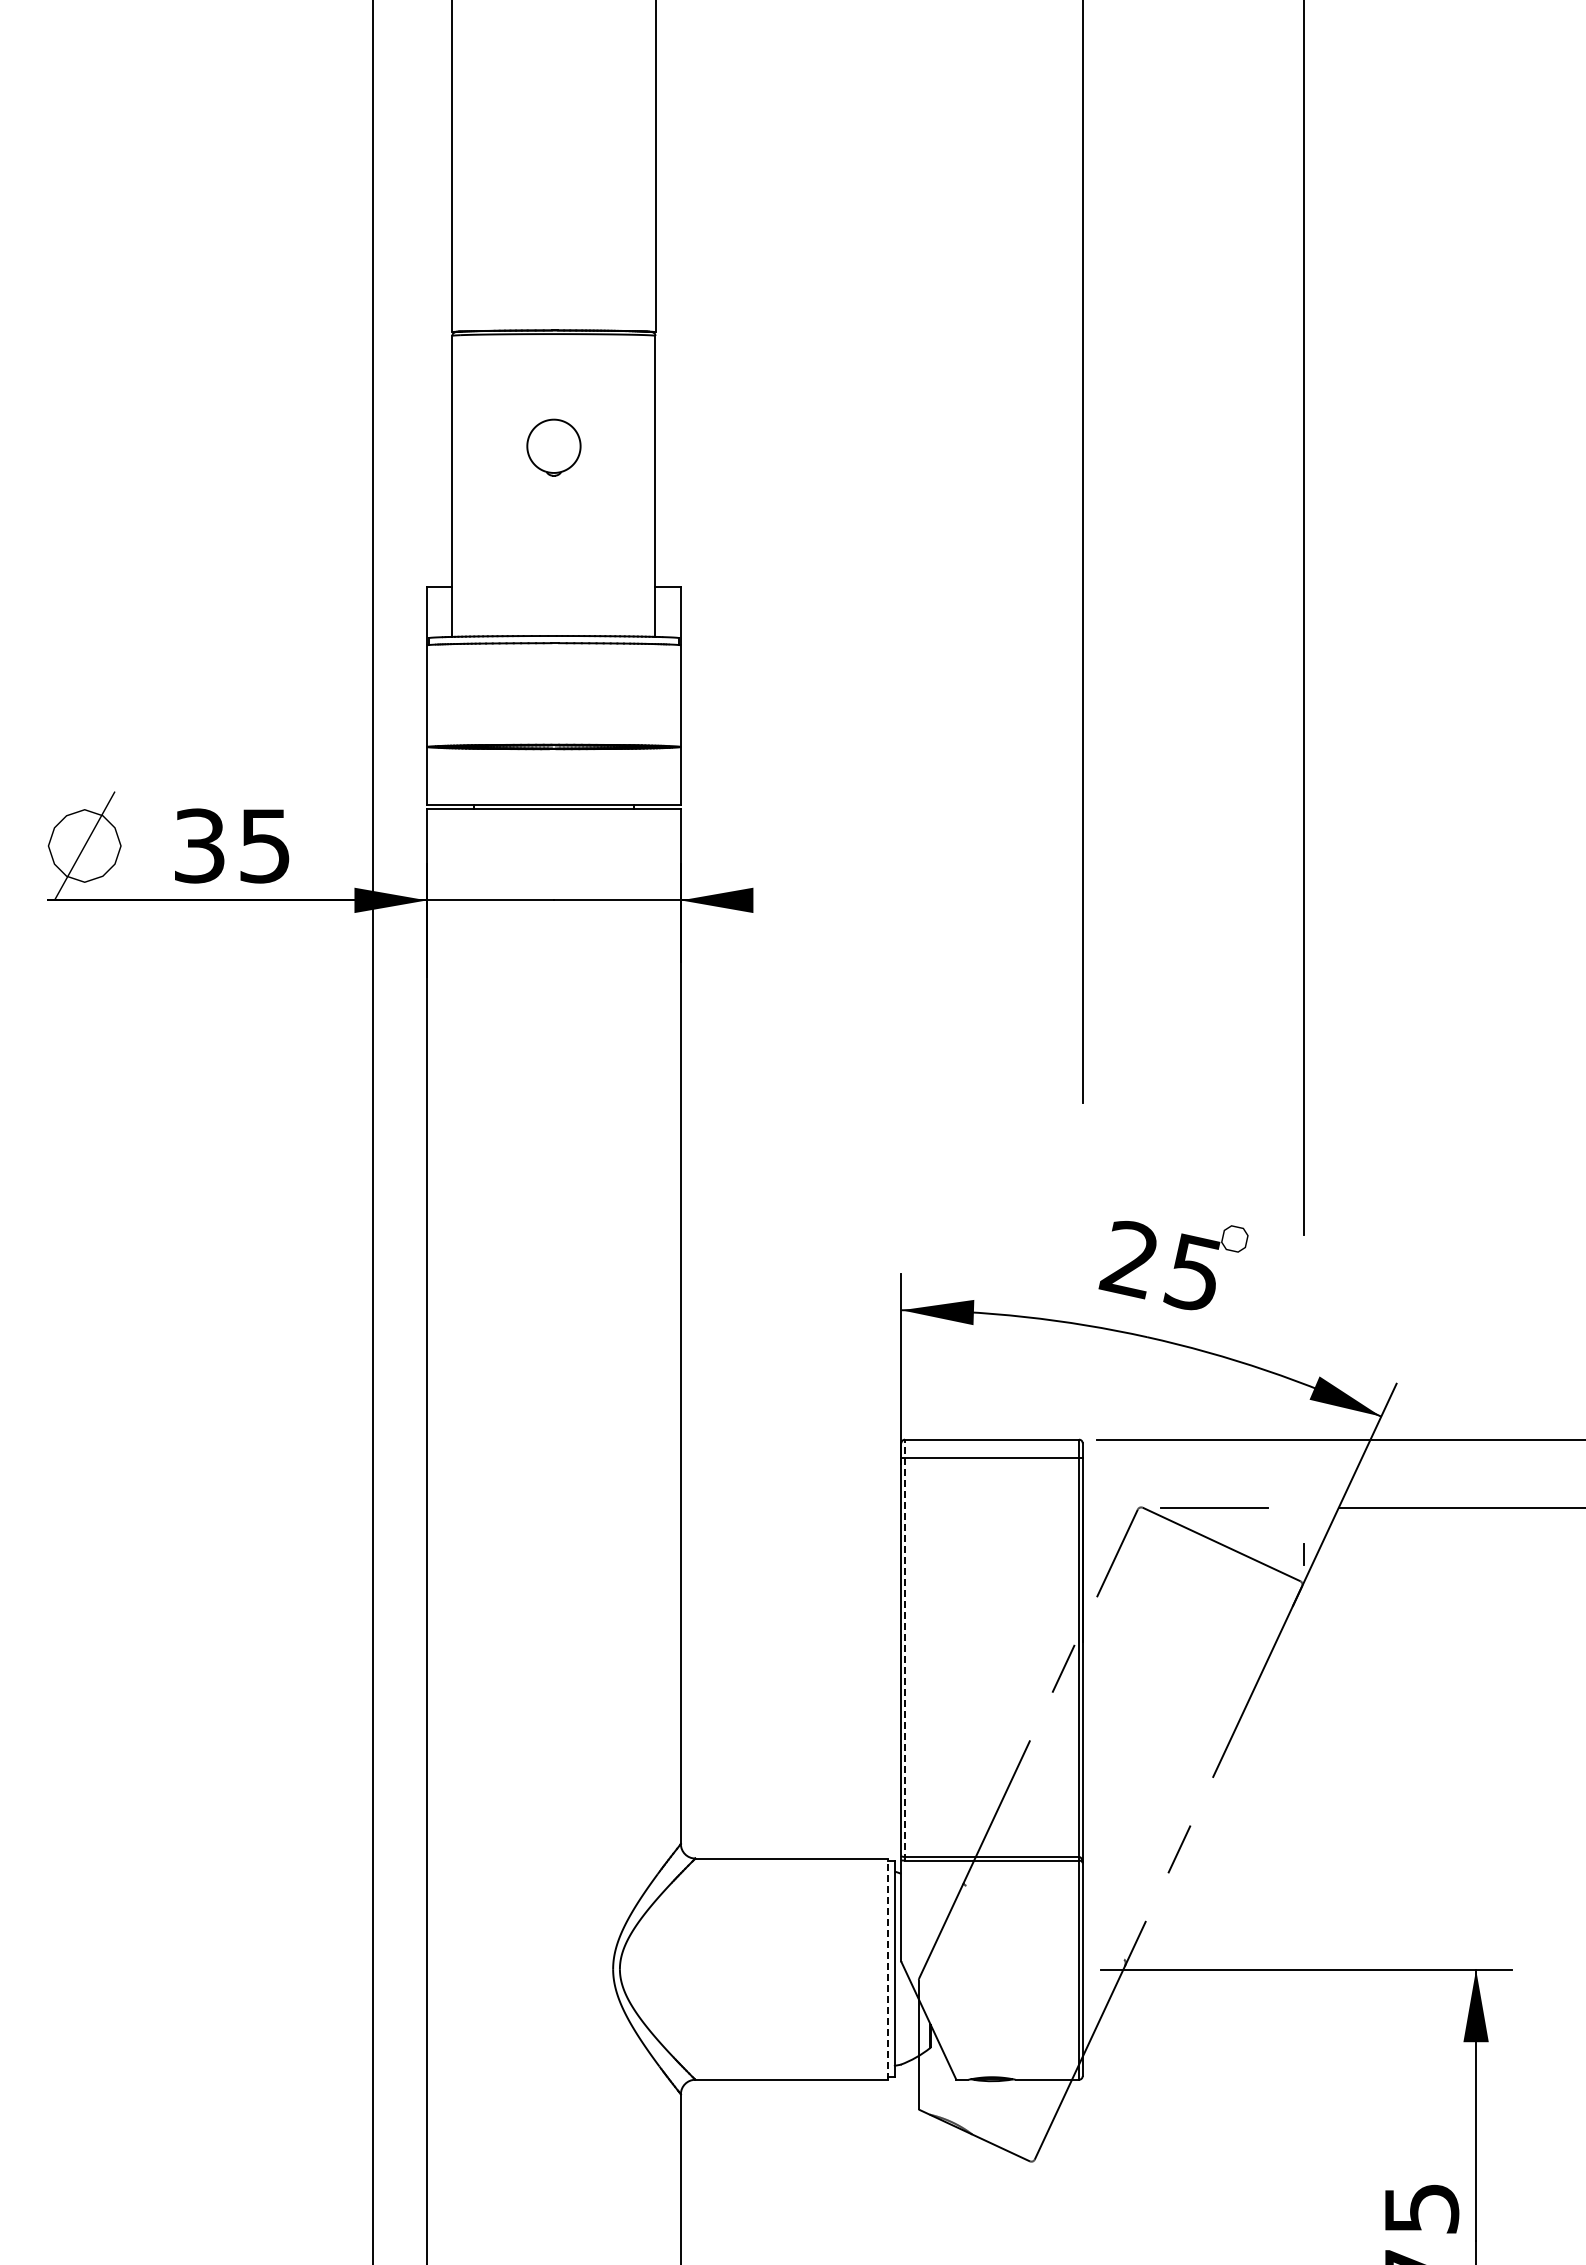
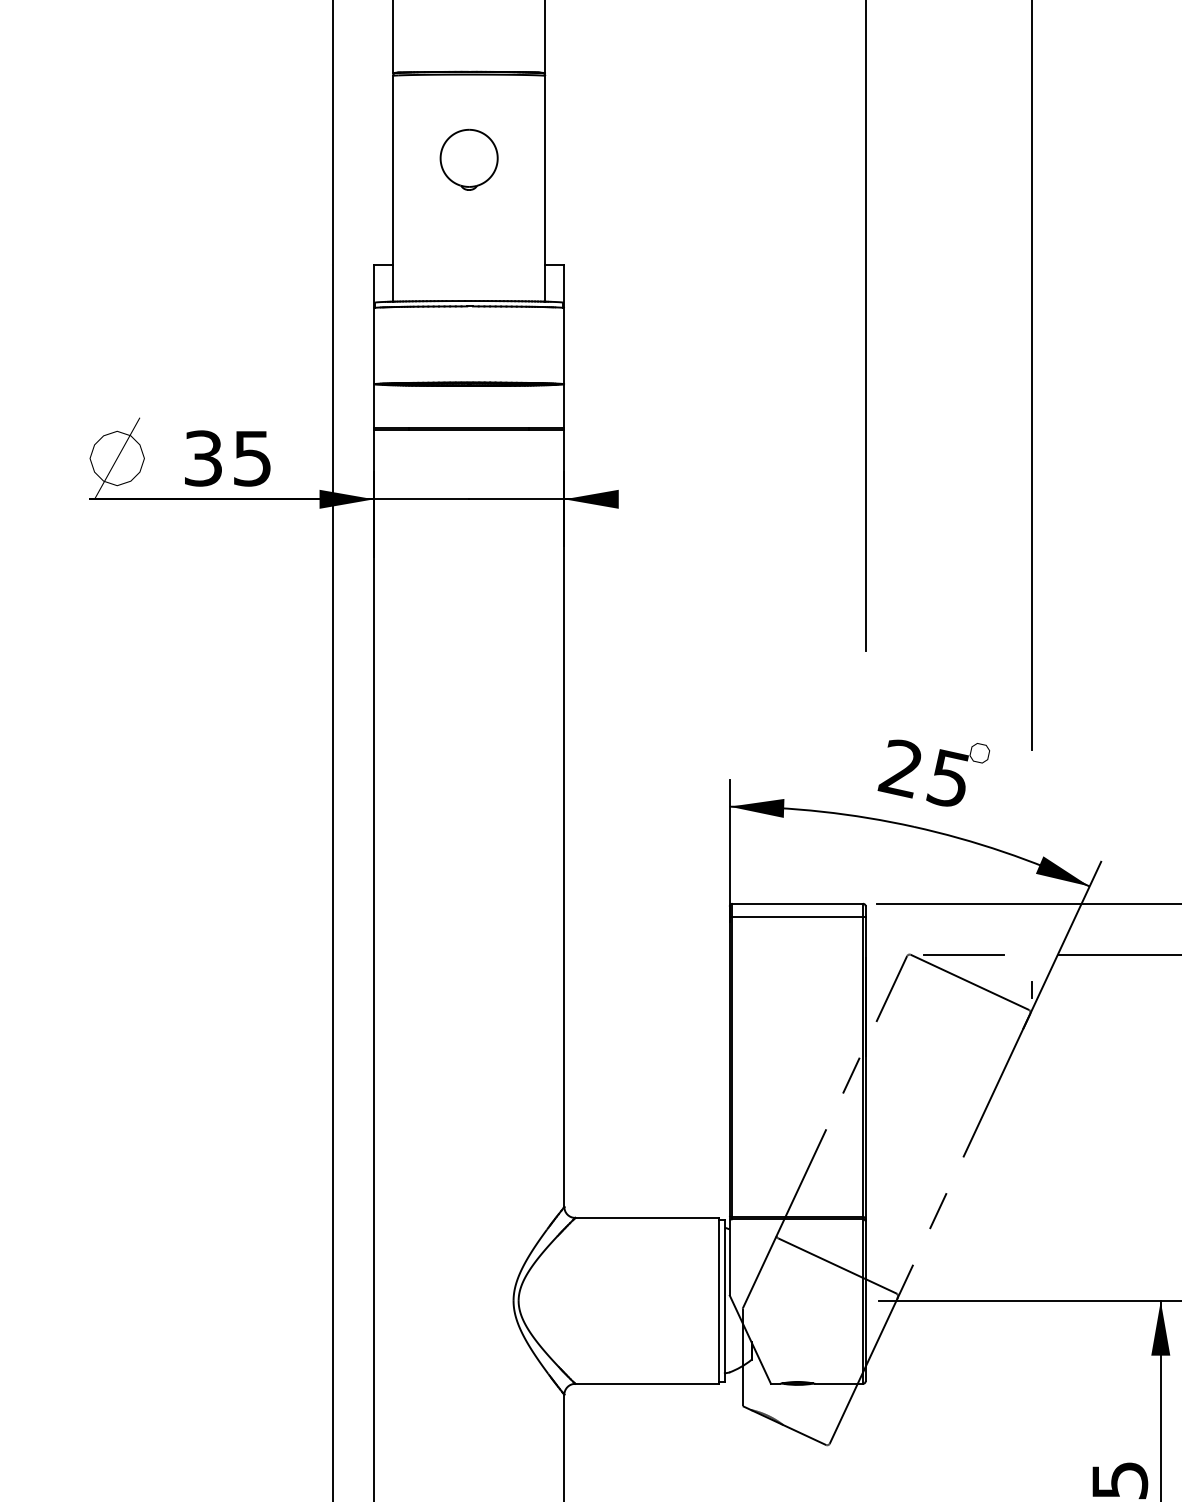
part: (553, 447) -> (468, 159), size x1.43
line: (905, 1649) -> (732, 1061), dashed -> solid
line: (1045, 1922) -> (837, 1265), added
line: (887, 1969) -> (719, 1301), dashed -> solid

